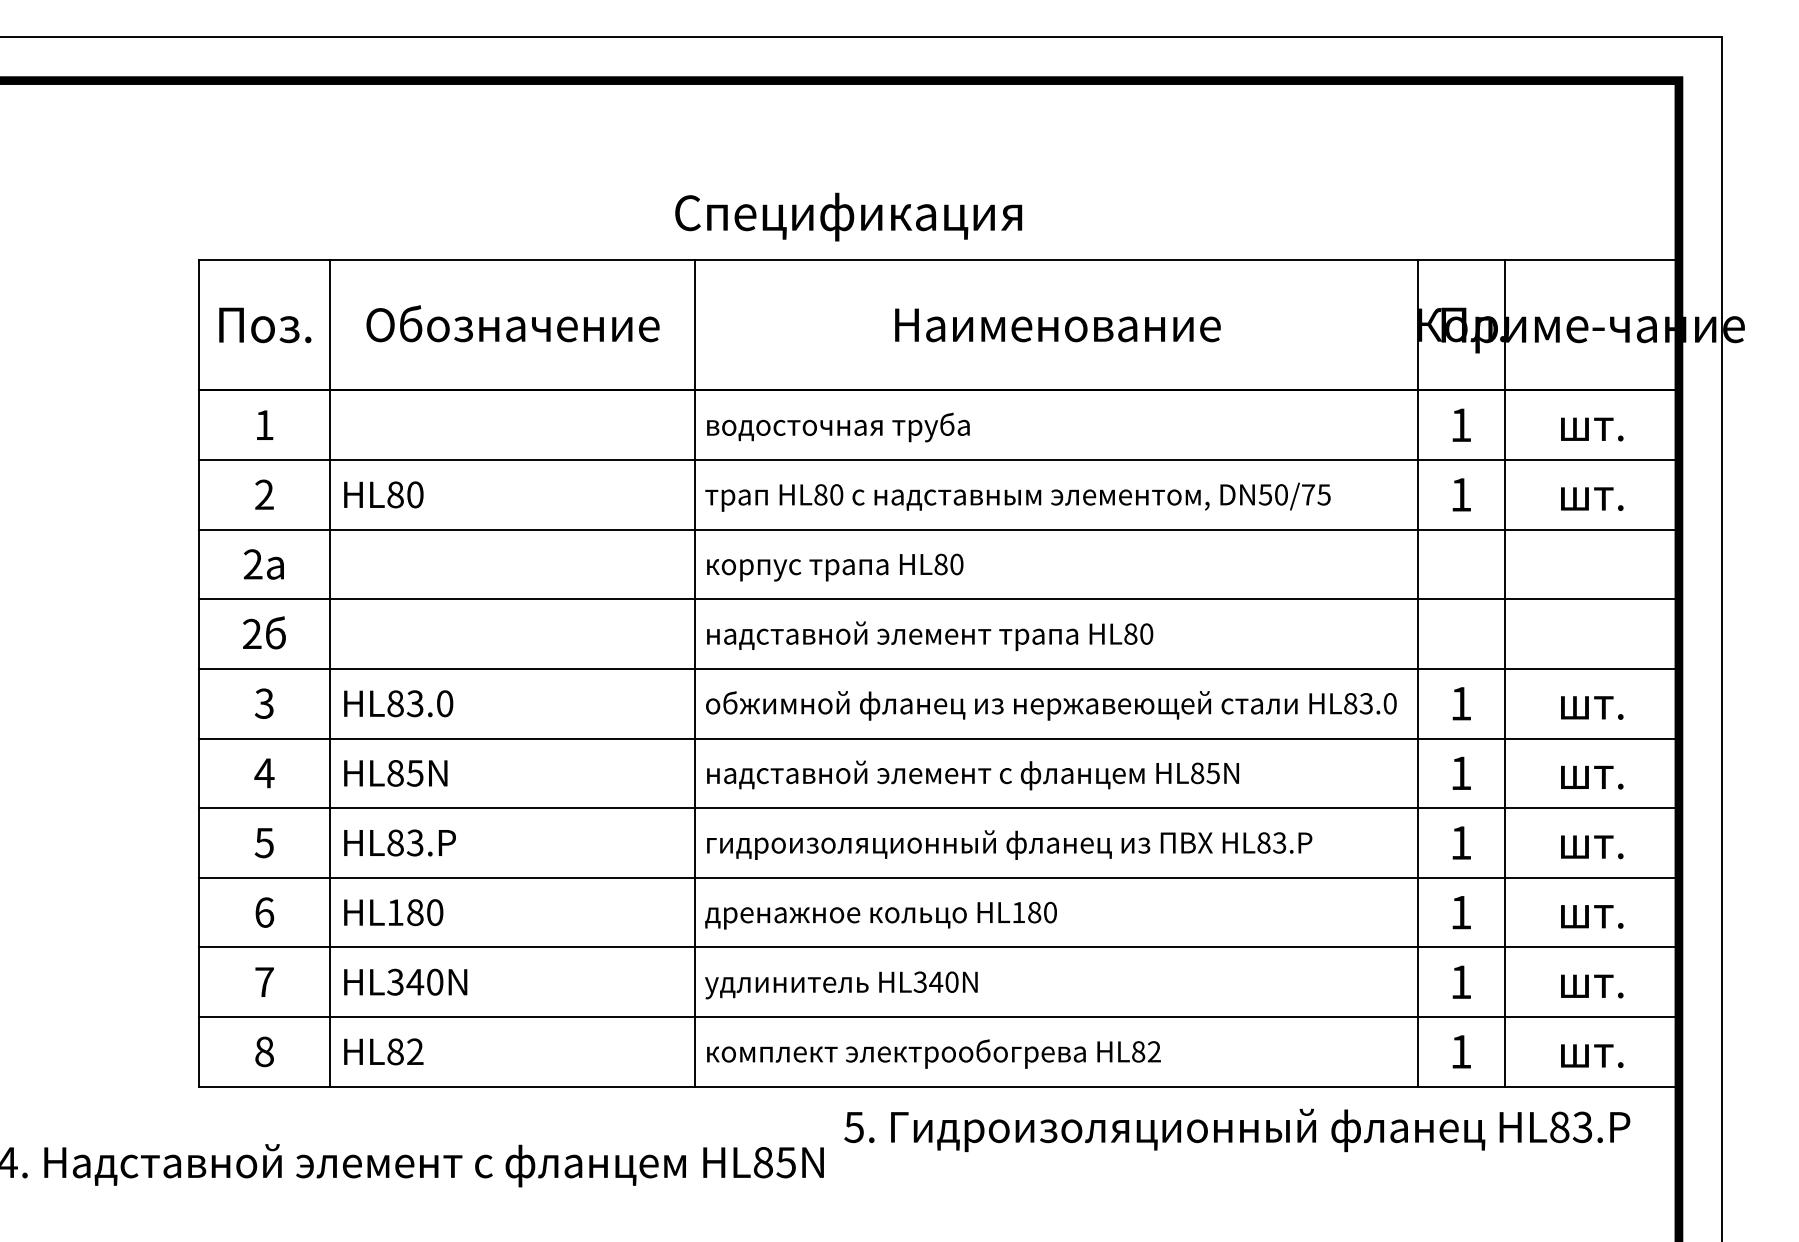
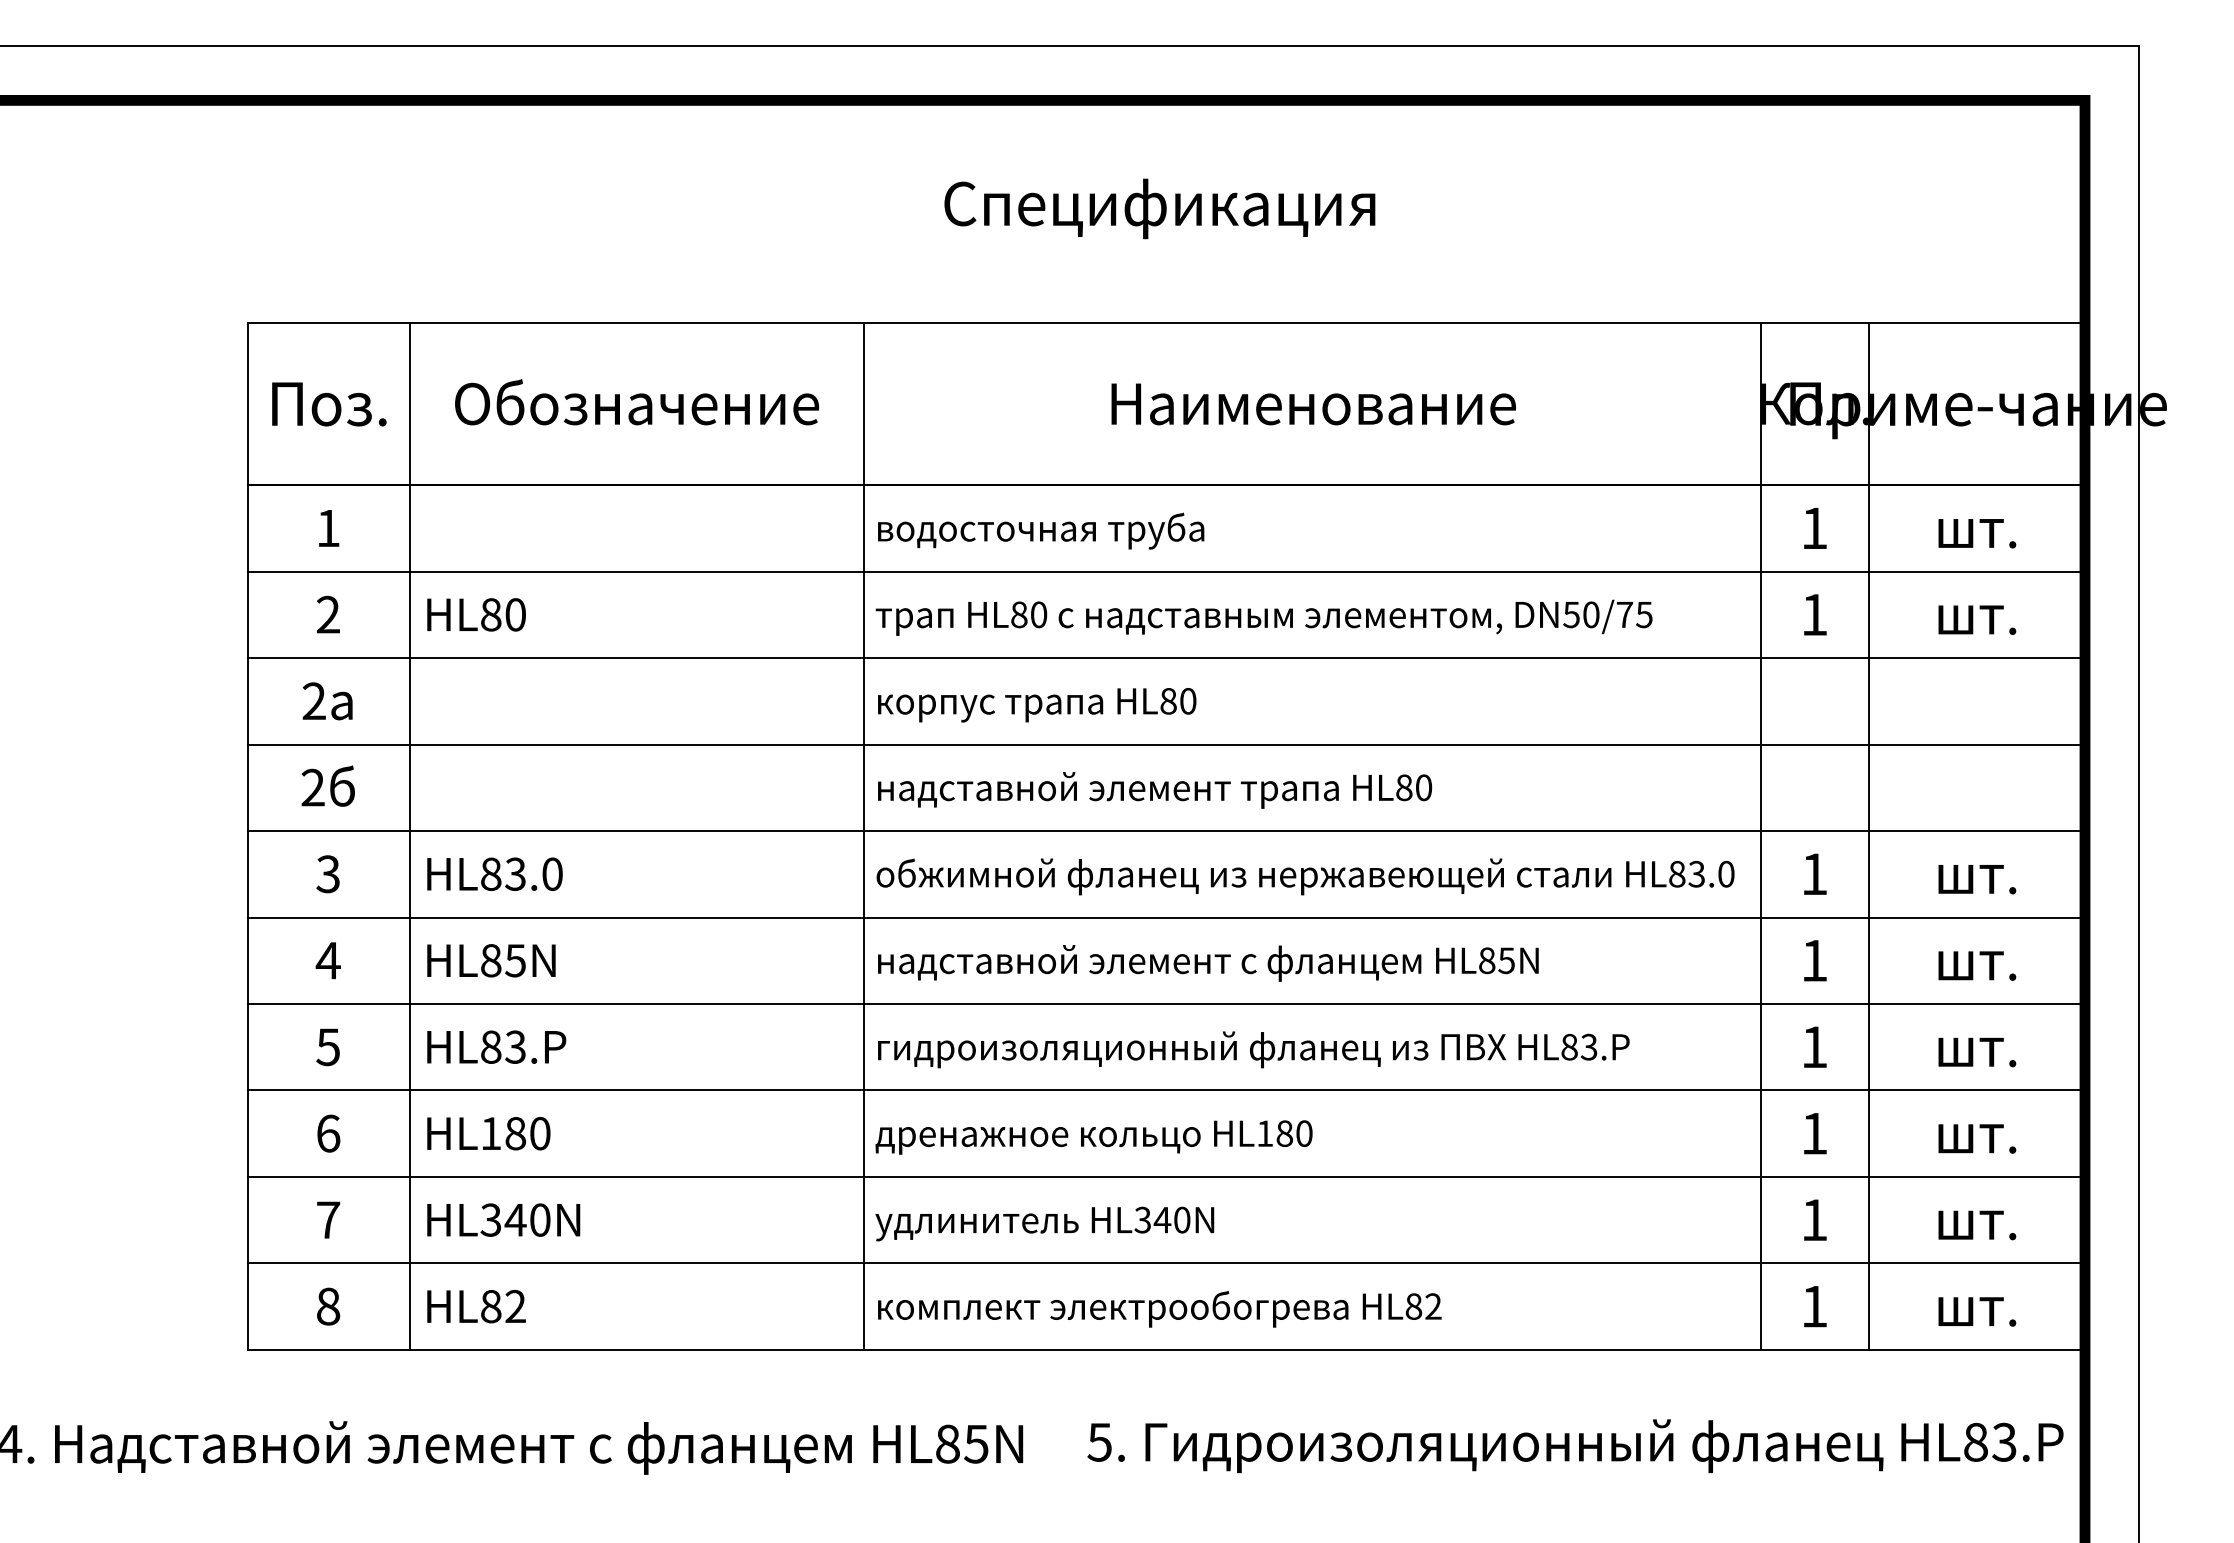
text: (848, 216) -> (1159, 208), moved
text: (1237, 1129) -> (1575, 1445), moved

